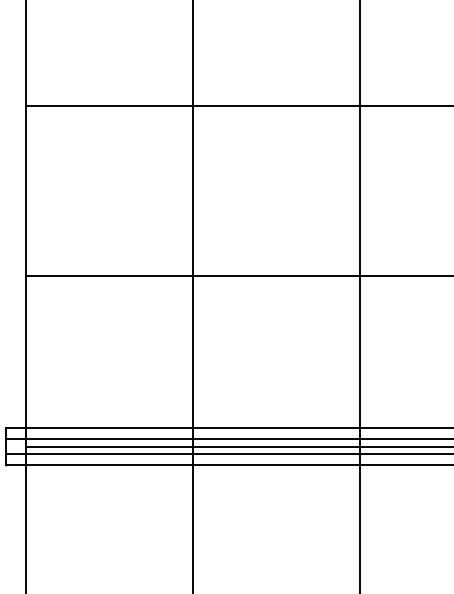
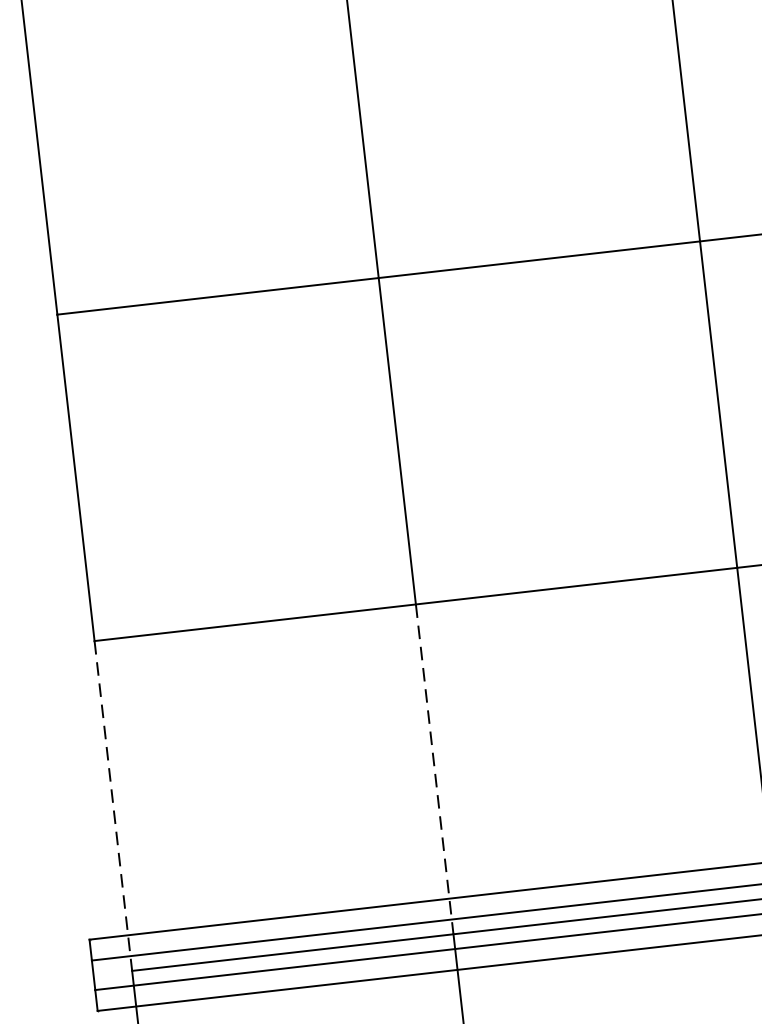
line: (25, 361) -> (112, 806), solid -> dashed
line: (192, 361) -> (434, 770), solid -> dashed

